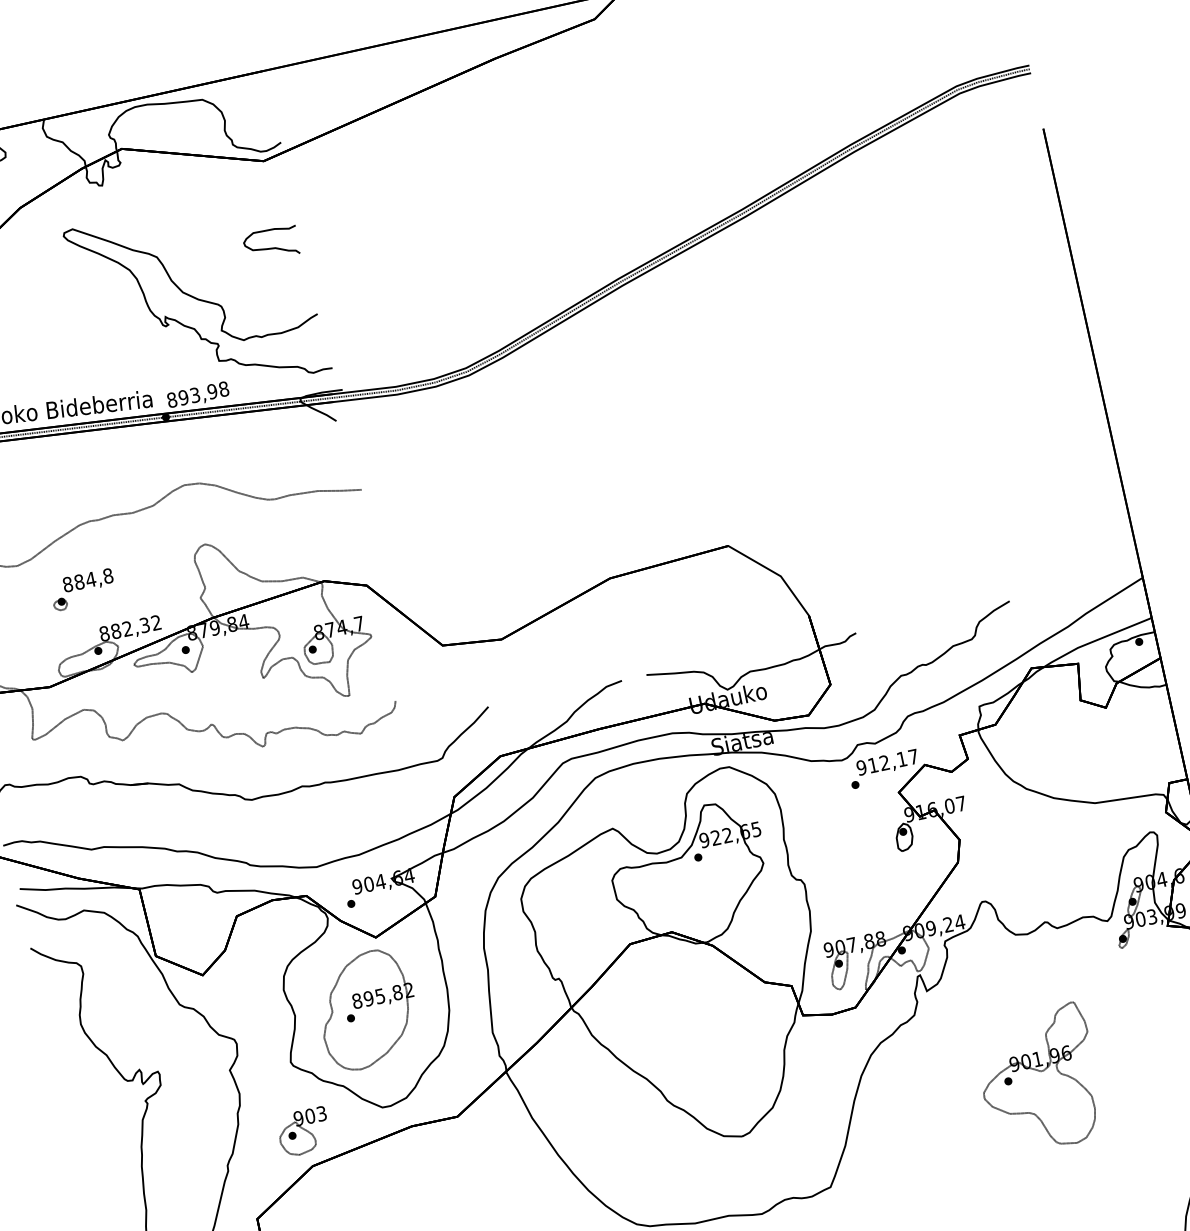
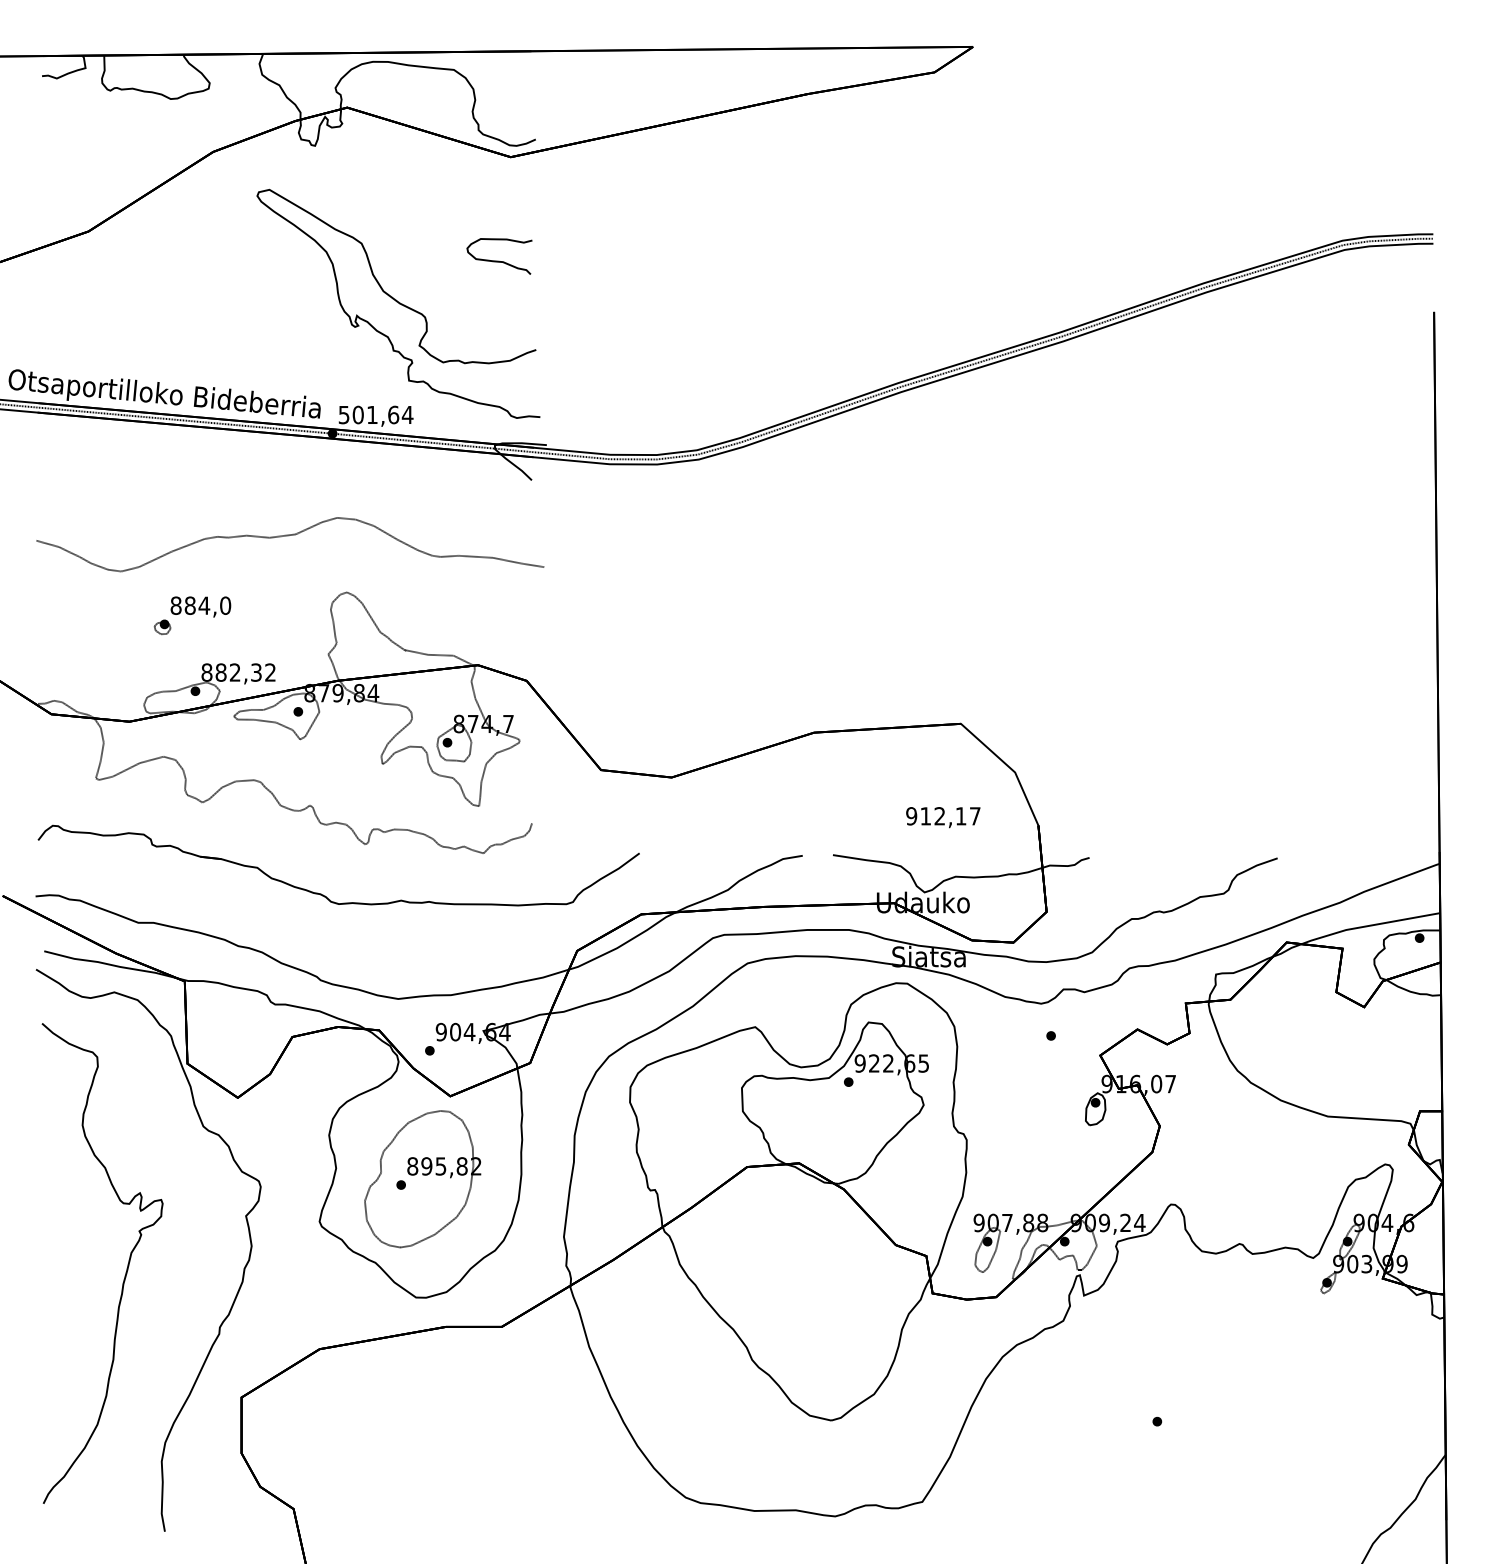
text: (197, 394) -> (375, 414), 893,98 -> 501,64
text: (108, 575) -> (225, 605), 884,8 -> 884,0
text: (887, 763) -> (943, 817), moved
part: (1038, 1079) -> (1193, 1427), removed
part: (303, 1131) -> (317, 1306), removed

